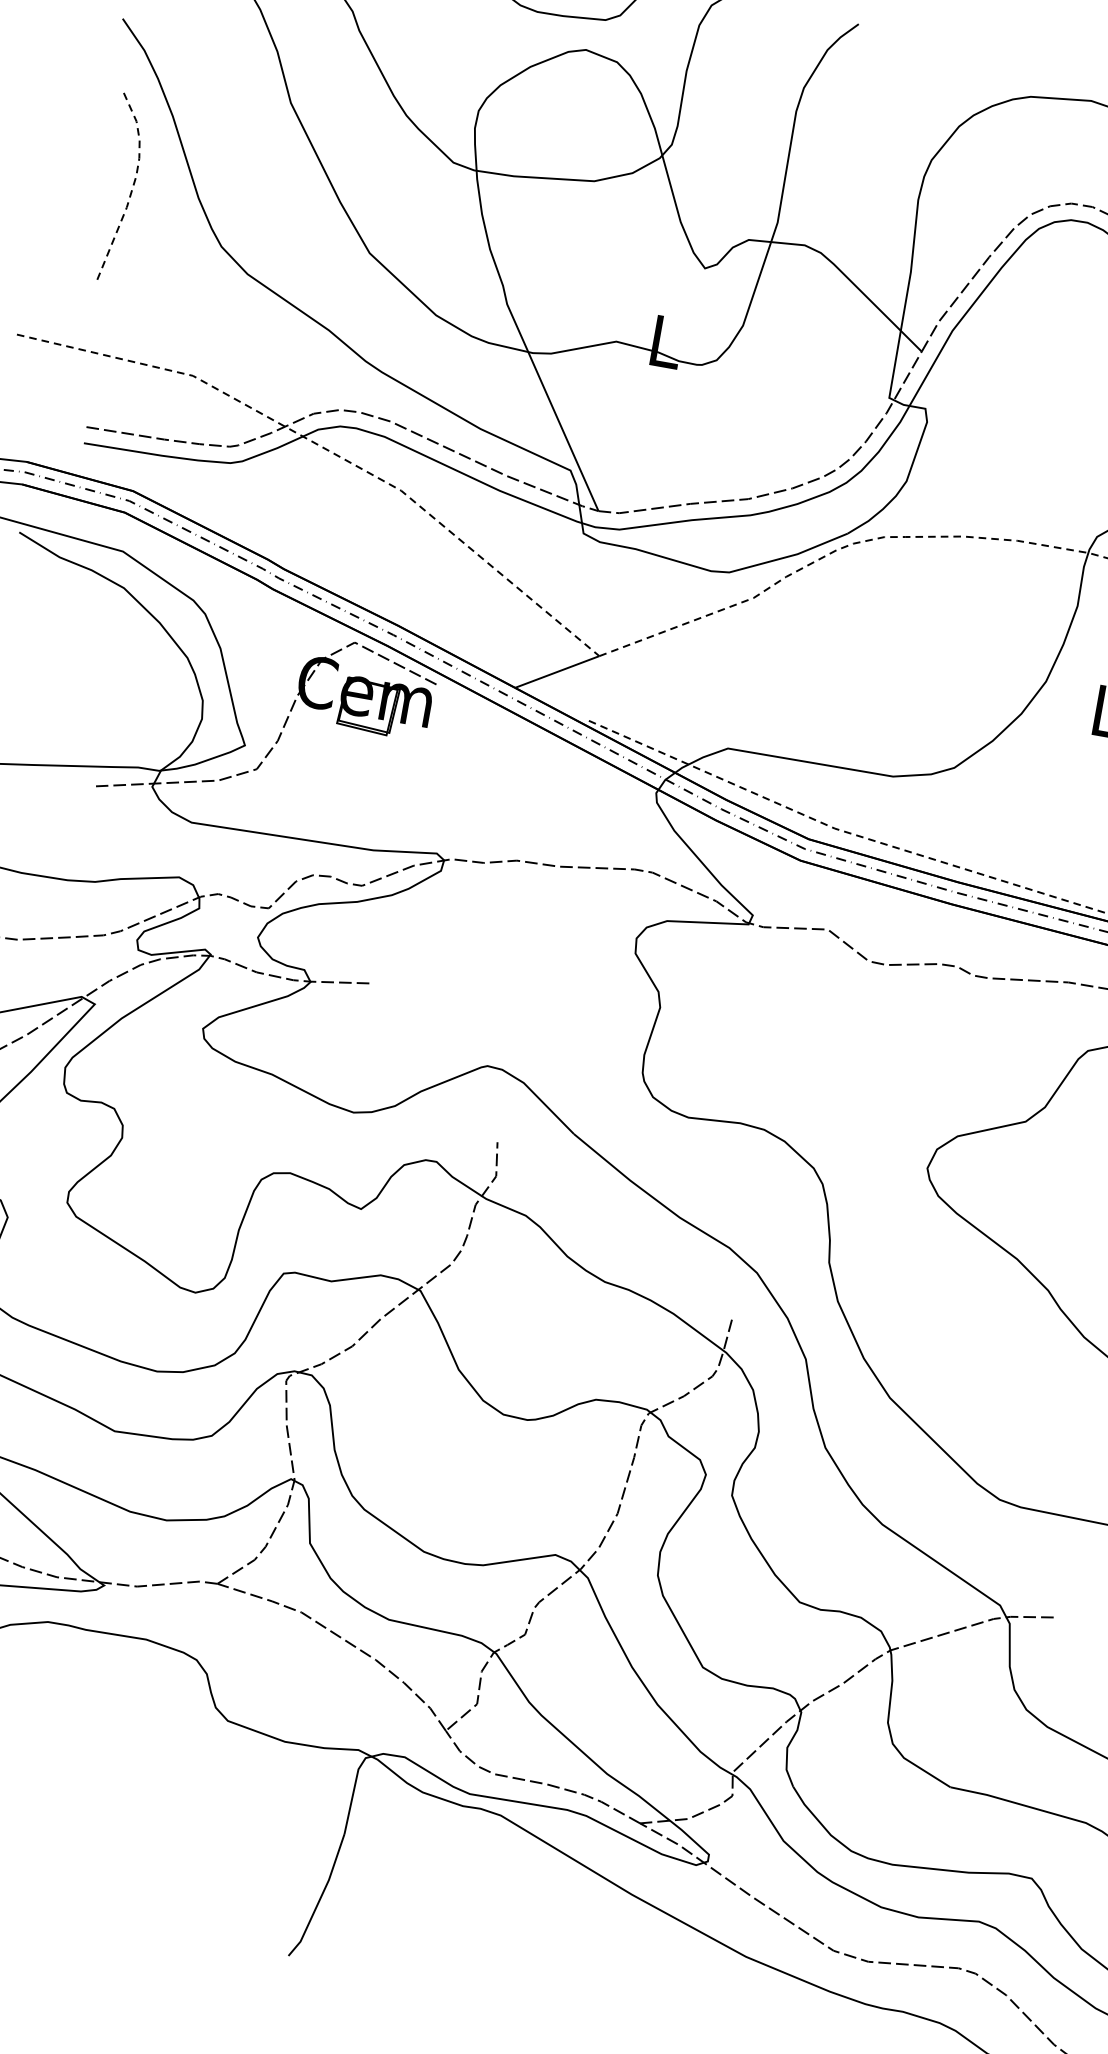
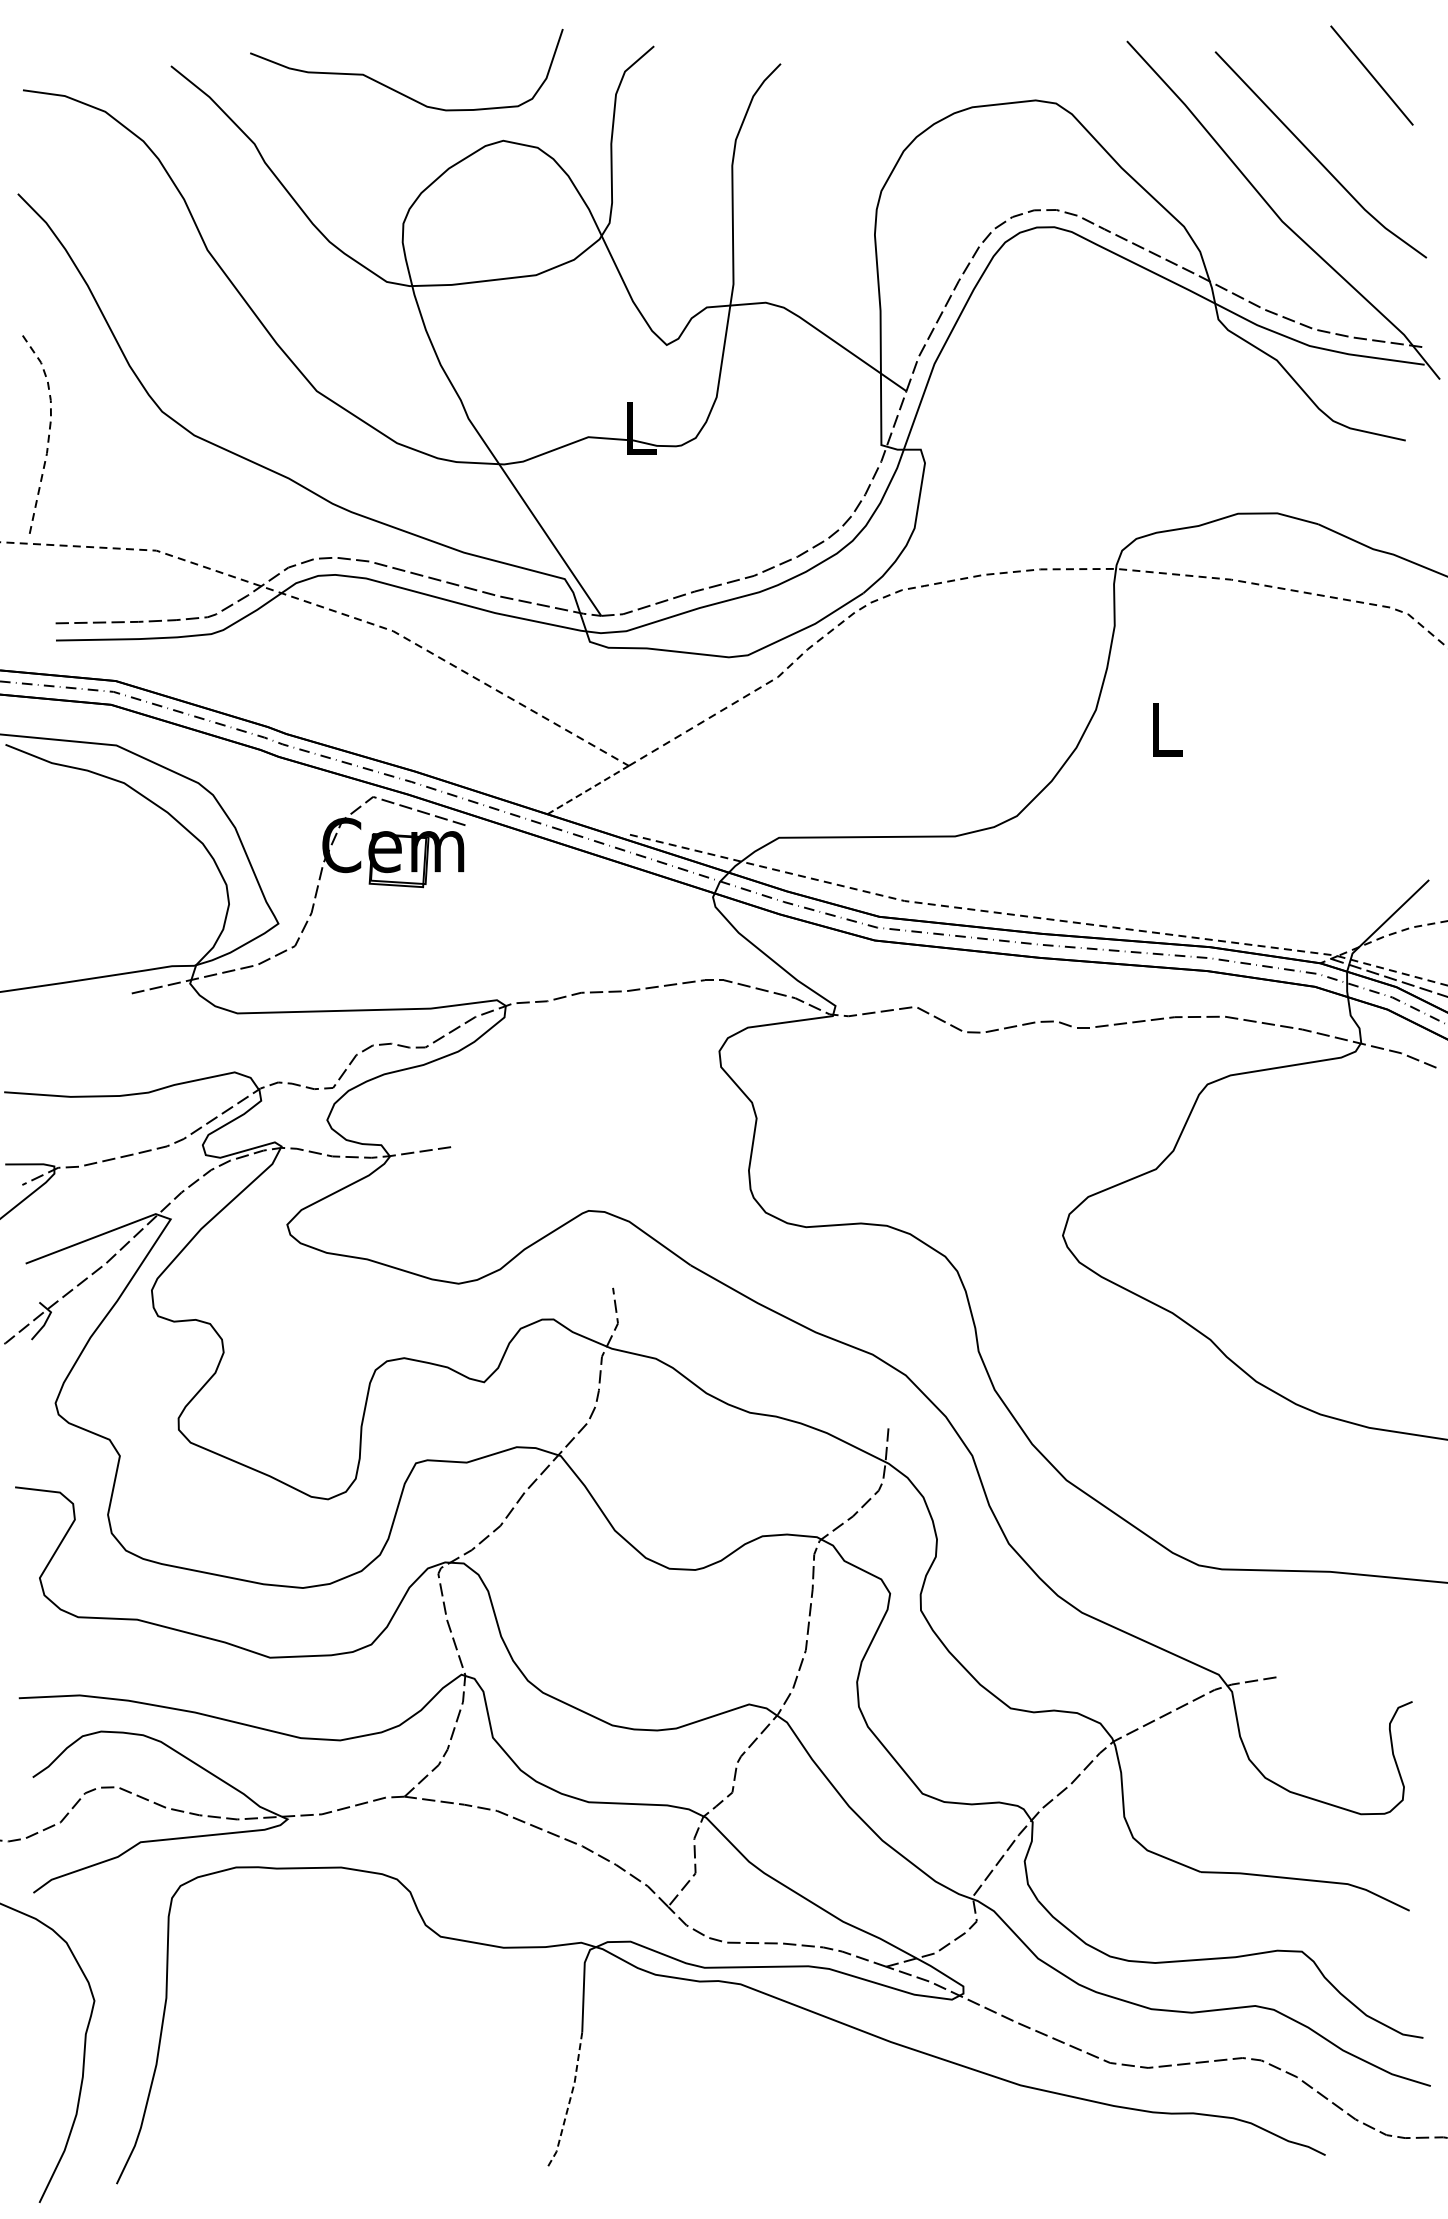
curve: (129, 193) -> (47, 438), moved
line: (557, 671) -> (588, 789), solid -> dashed
line: (321, 1896) -> (569, 2101), solid -> dashed

